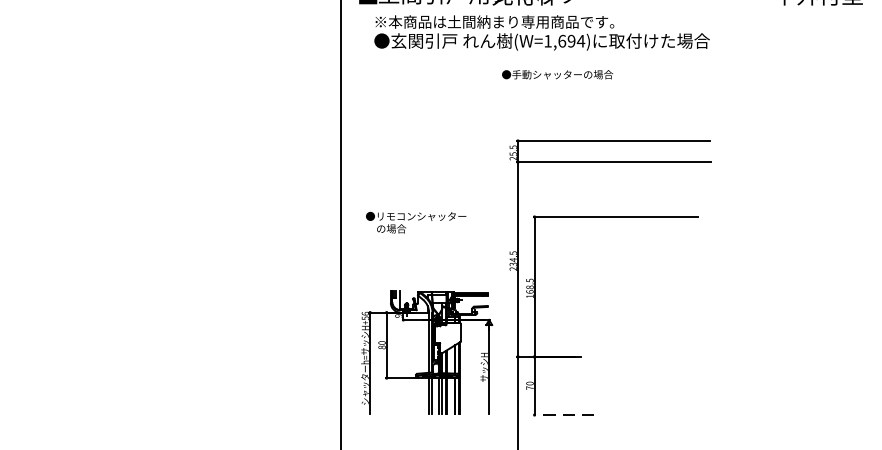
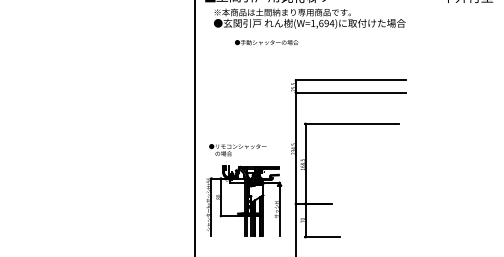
text: (557, 74) -> (266, 42), moved
text: (415, 223) -> (237, 150), moved
line: (562, 415) -> (321, 237), dashed -> solid

